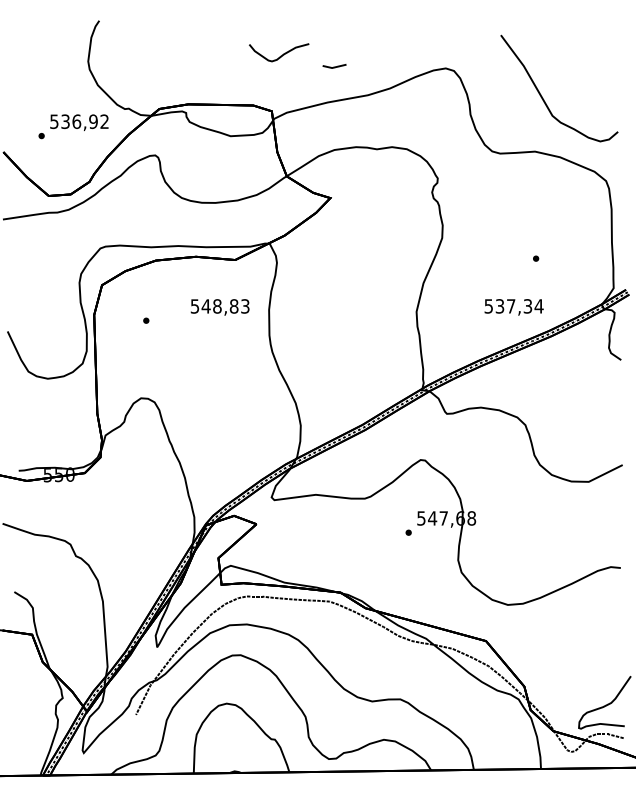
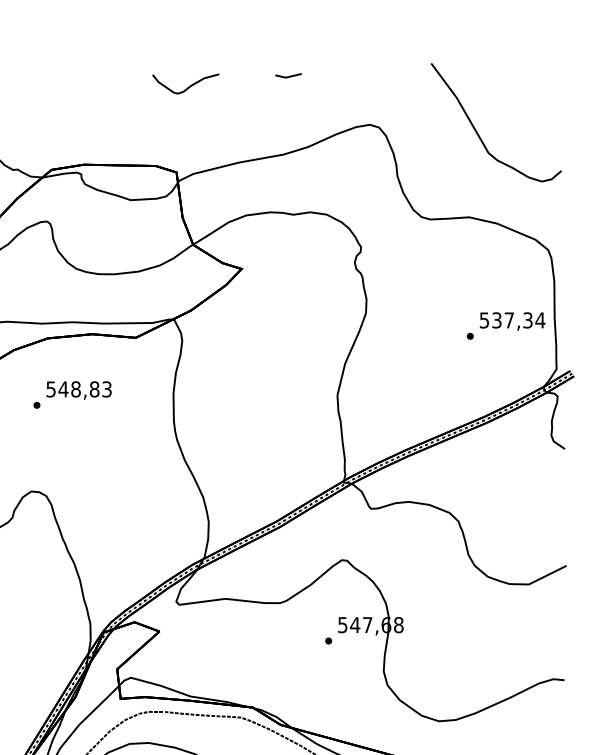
curve: (280, 55) -> (187, 87), moved
line: (334, 66) -> (288, 75), moved
curve: (544, 99) -> (479, 134), moved
text: (219, 307) -> (78, 390), moved
text: (513, 307) -> (511, 321), moved

